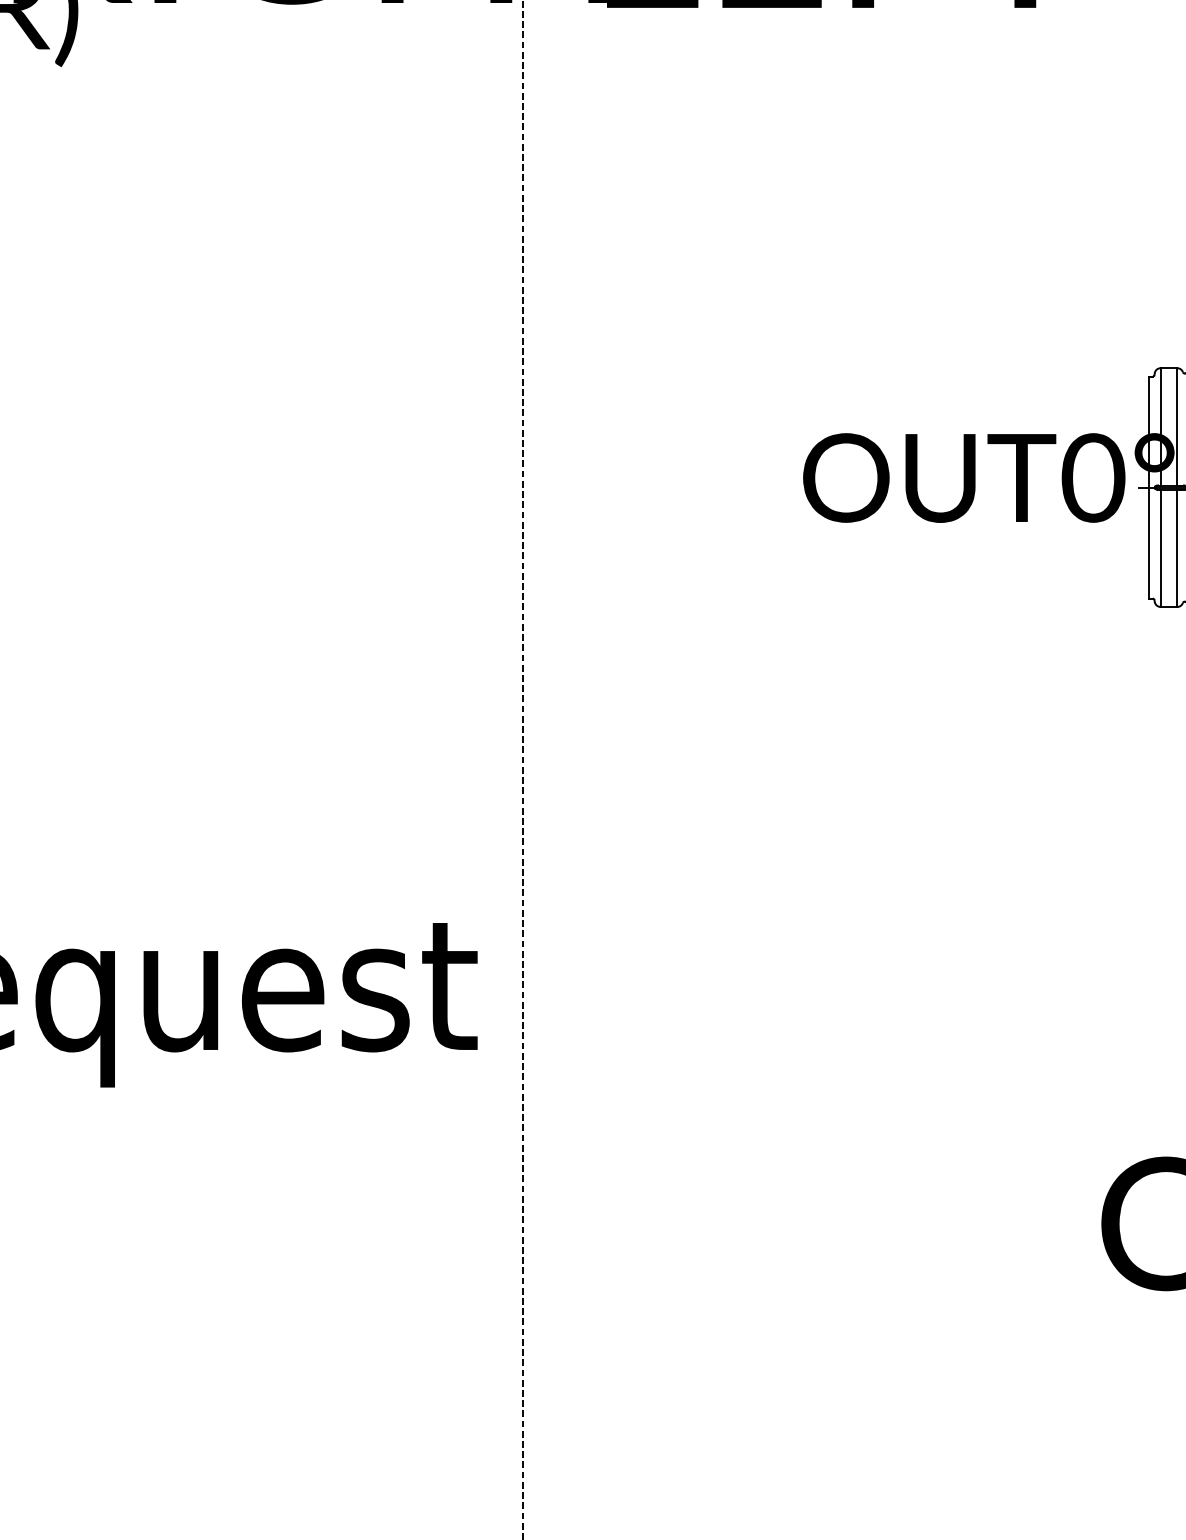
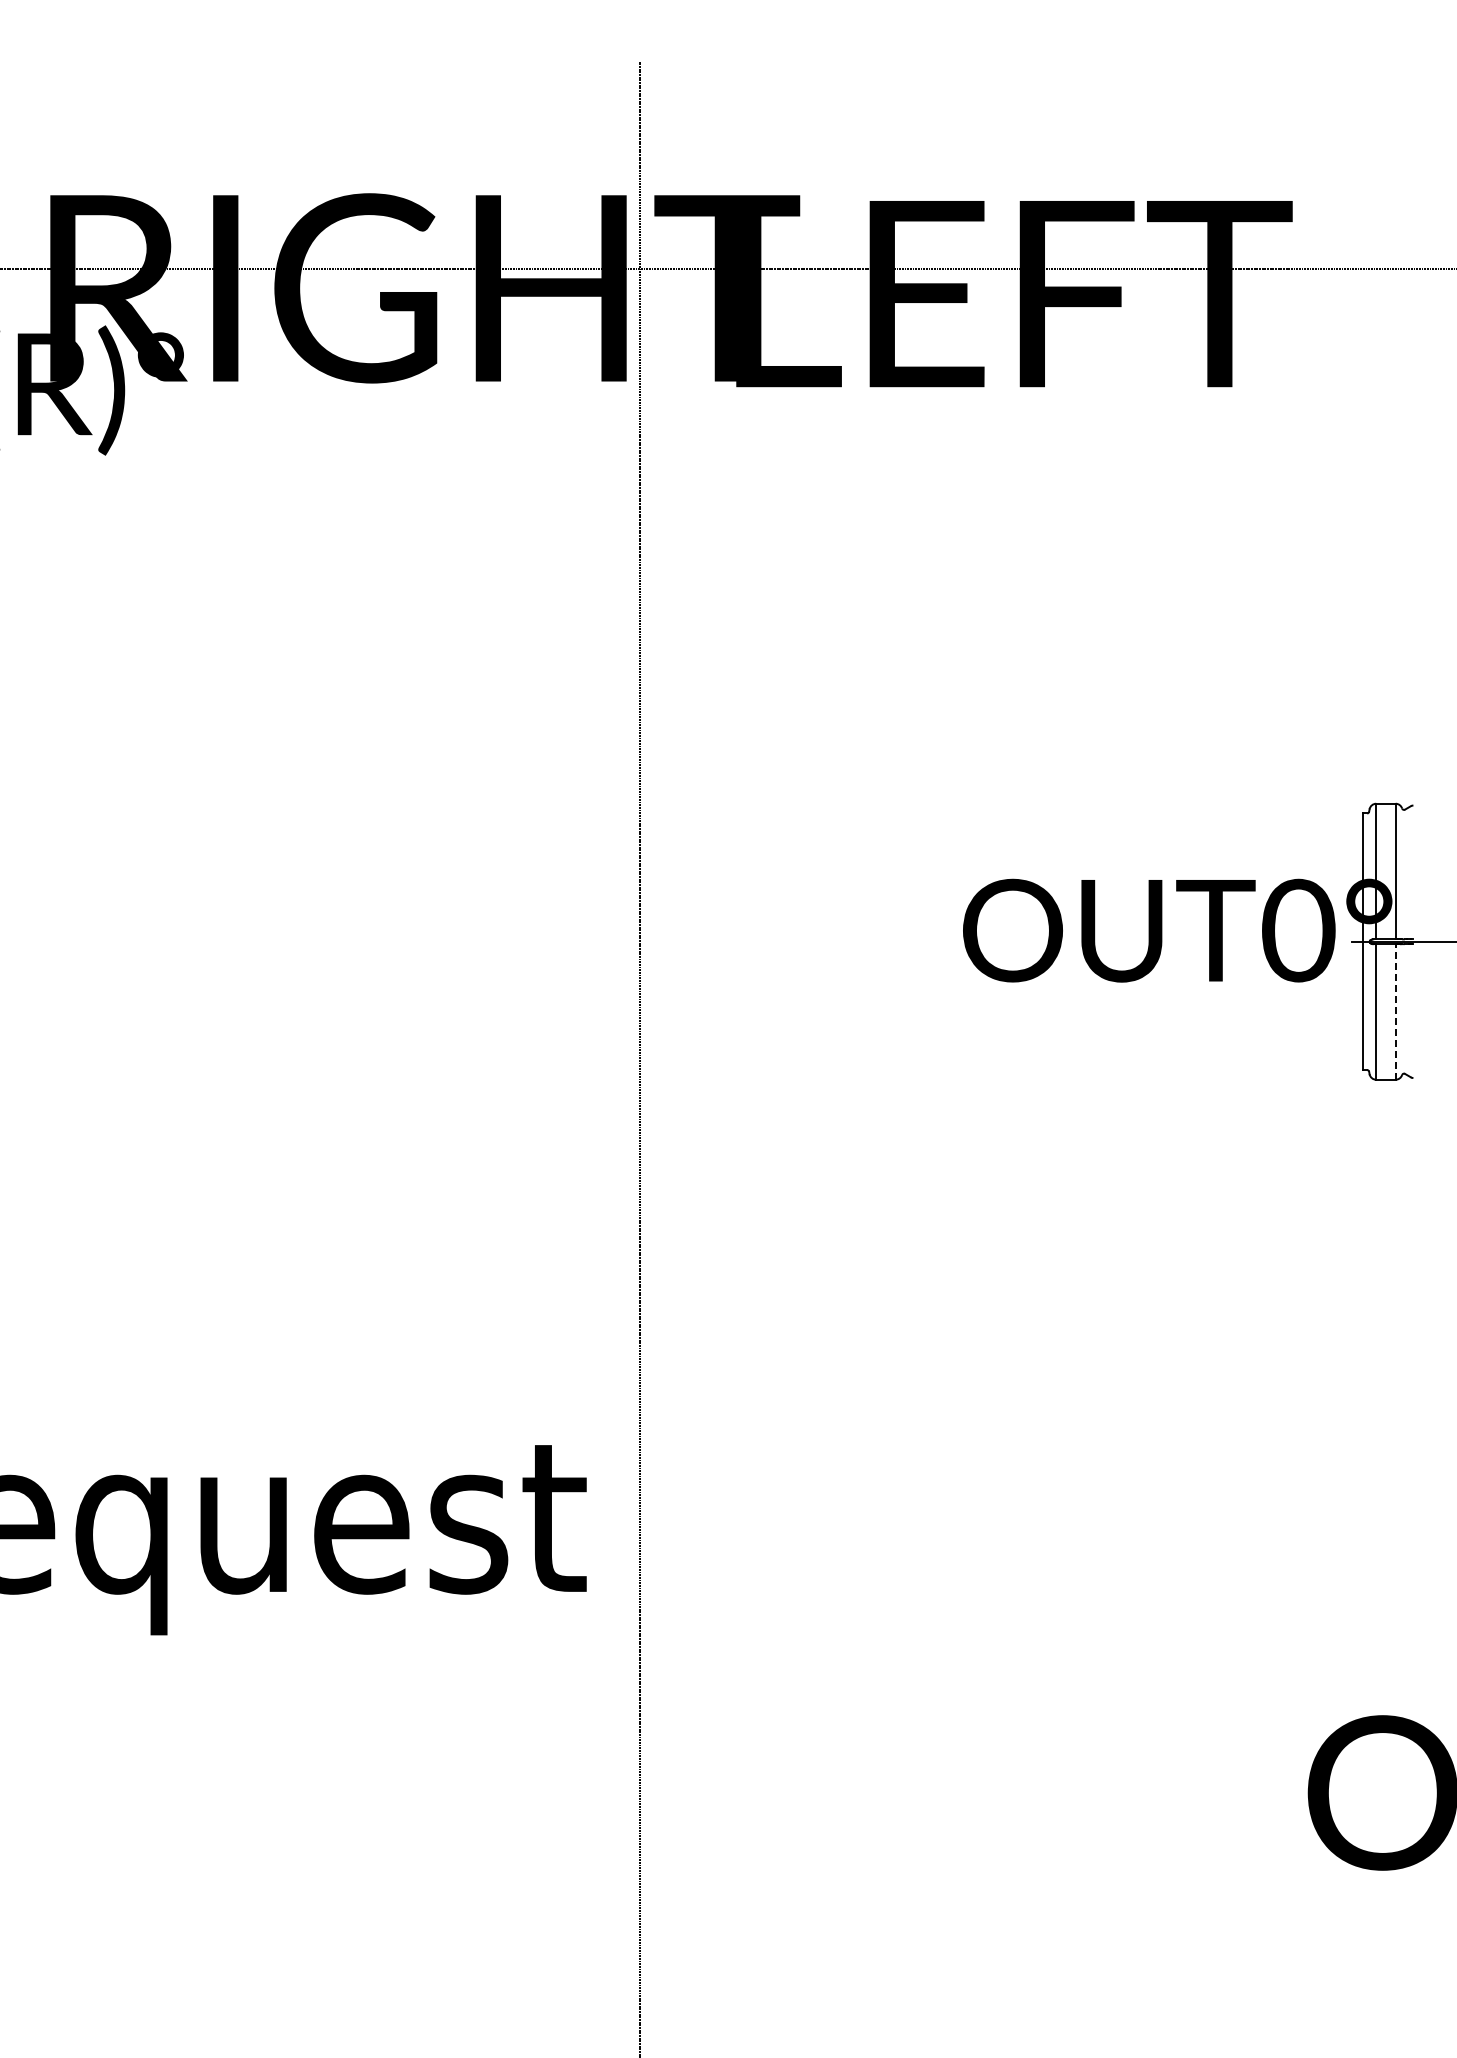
line: (1177, 547) -> (1395, 1011), solid -> dashed

